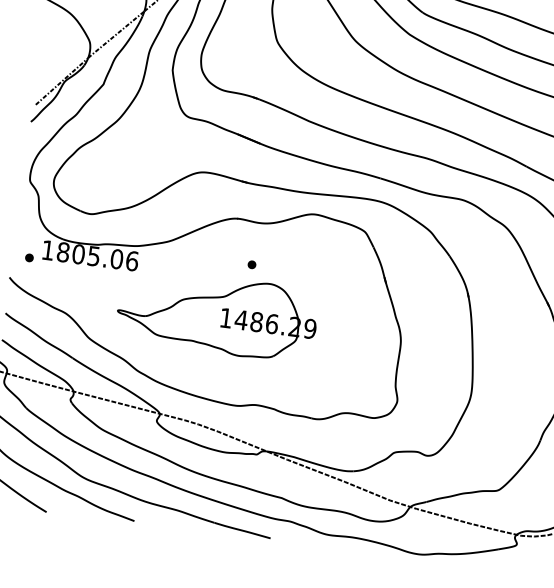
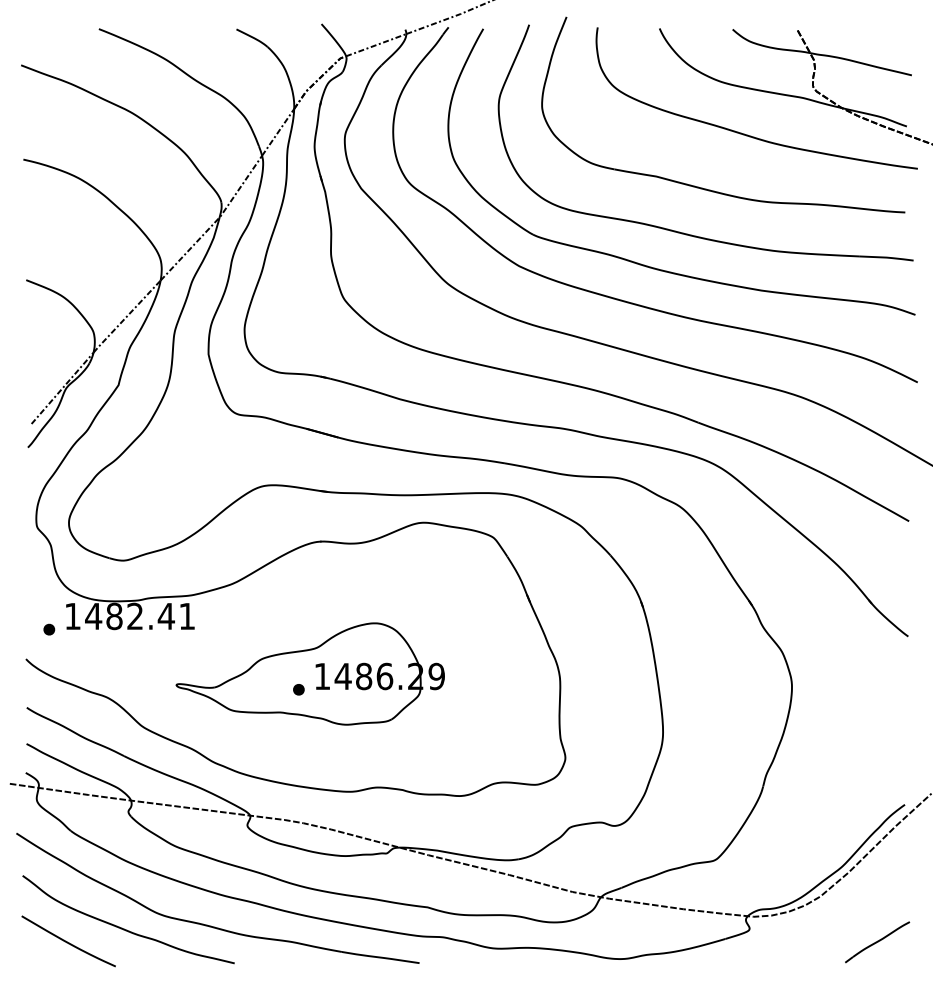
text: (97, 256) -> (140, 616), 1805.06 -> 1482.41
part: (251, 264) -> (298, 689), moved

